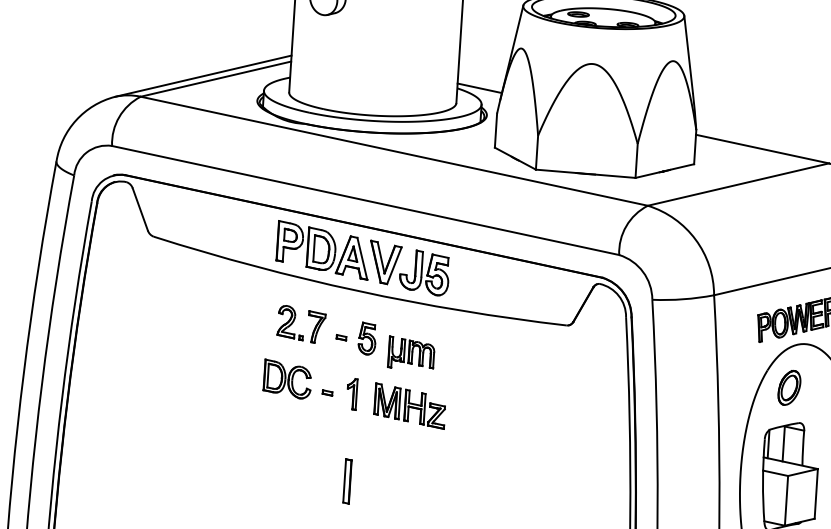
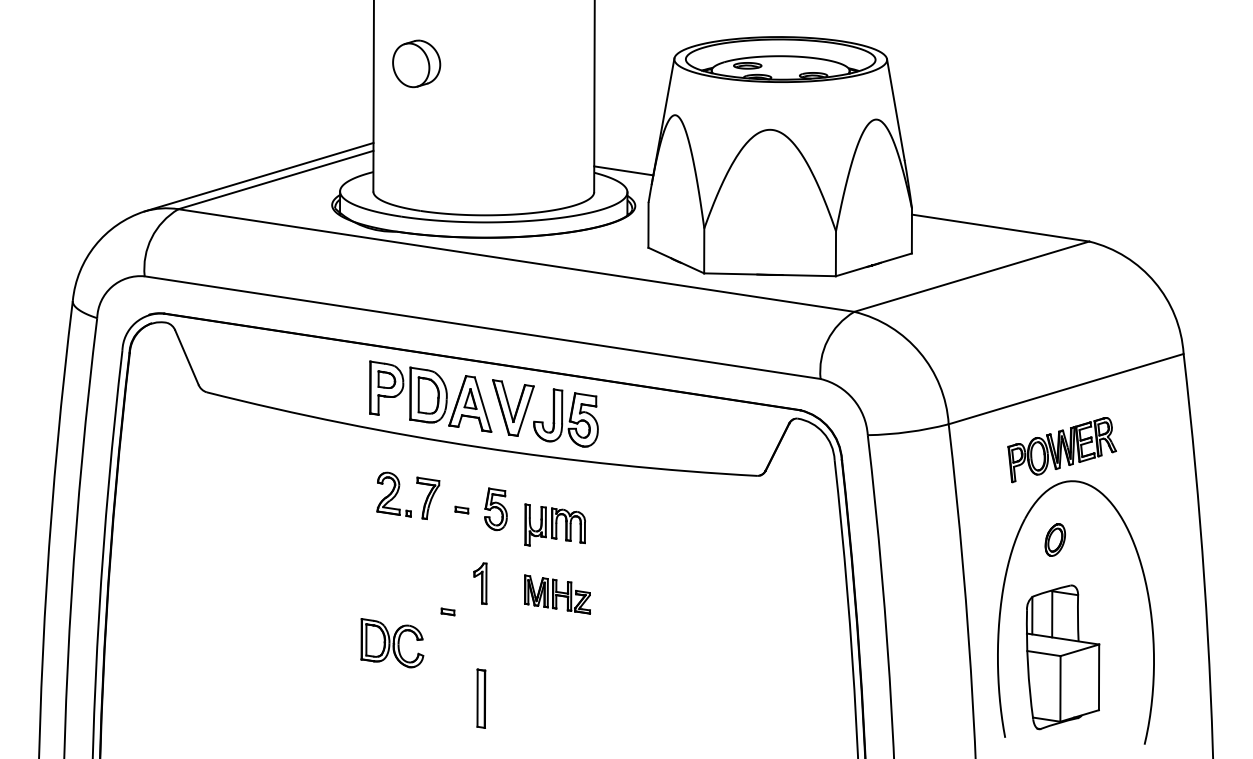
part: (287, 379) -> (392, 643), moved
part: (789, 387) -> (1055, 539), size x0.7
part: (327, 392) -> (447, 611), moved
part: (409, 406) -> (557, 594), size x0.7

